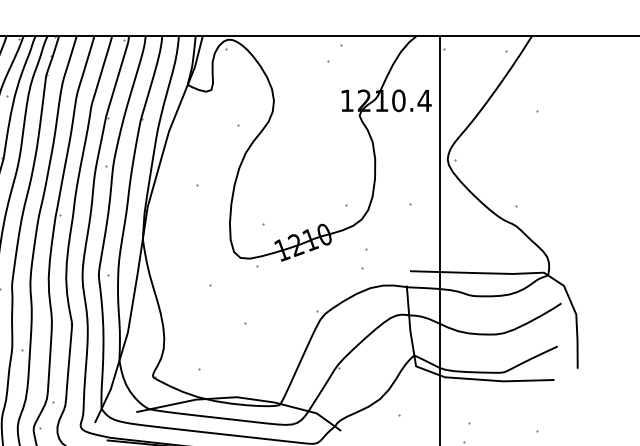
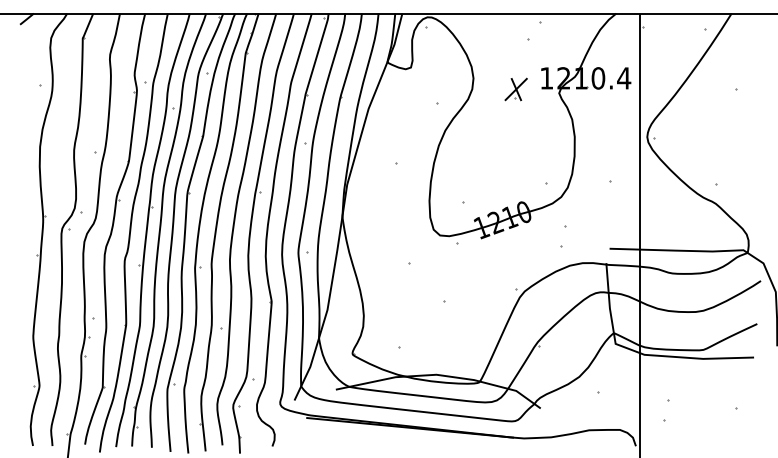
part: (315, 111) -> (515, 89), added

